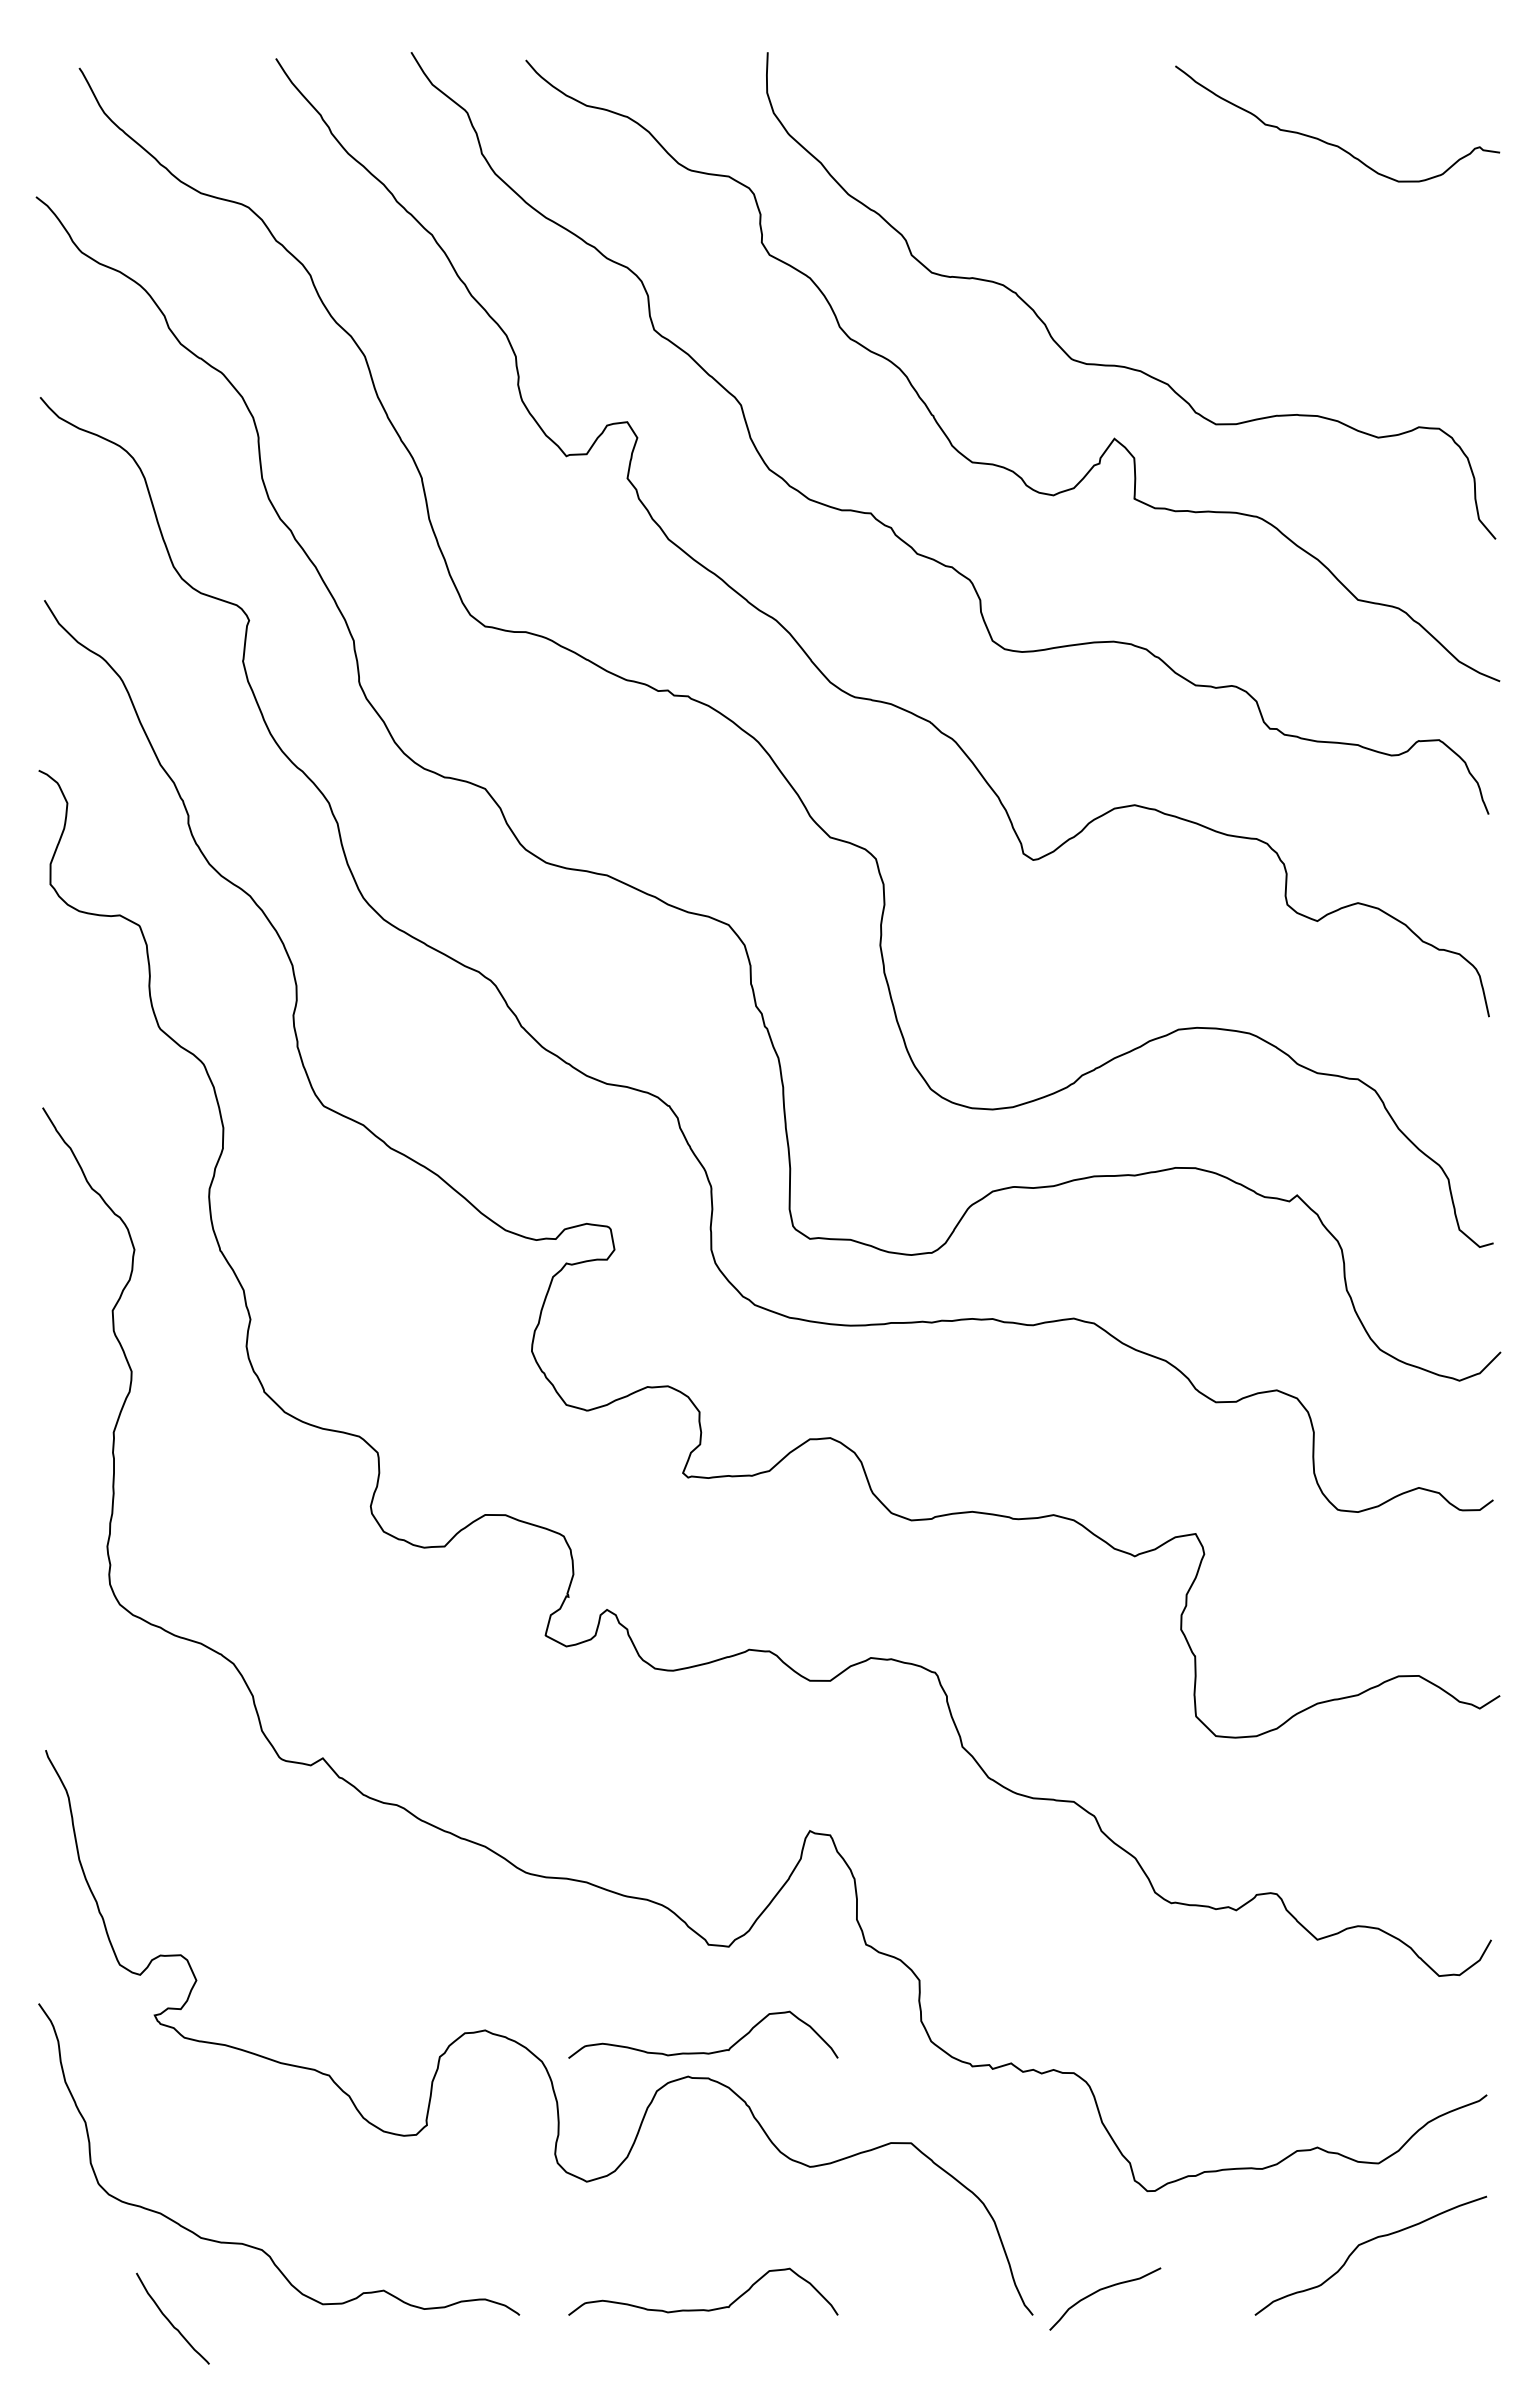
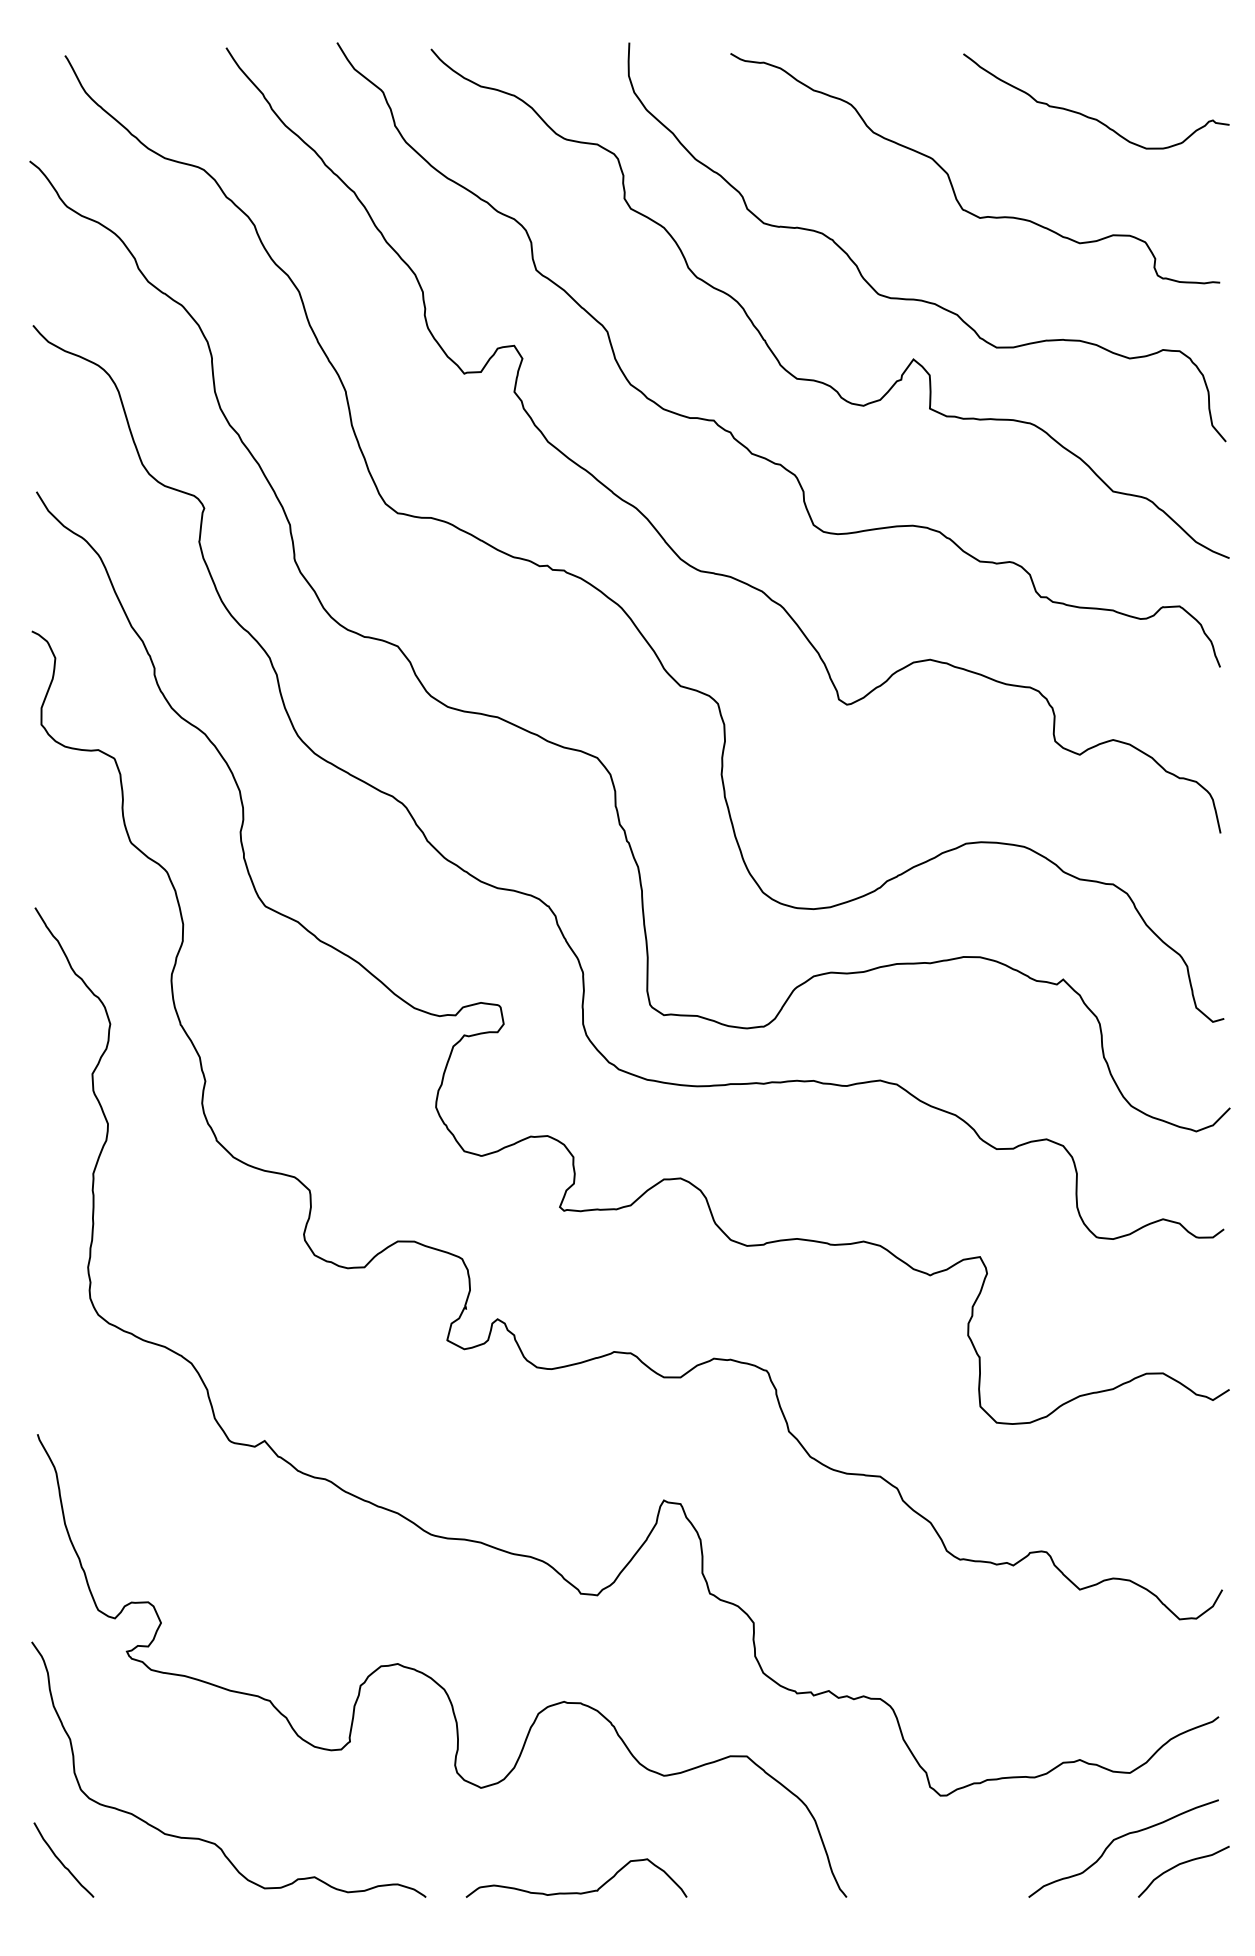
curve: (1158, 215) -> (949, 176), added
curve: (703, 2052) -> (576, 1682), removed
curve: (1101, 2290) -> (1180, 1864), moved
curve: (169, 2319) -> (61, 1860), moved

